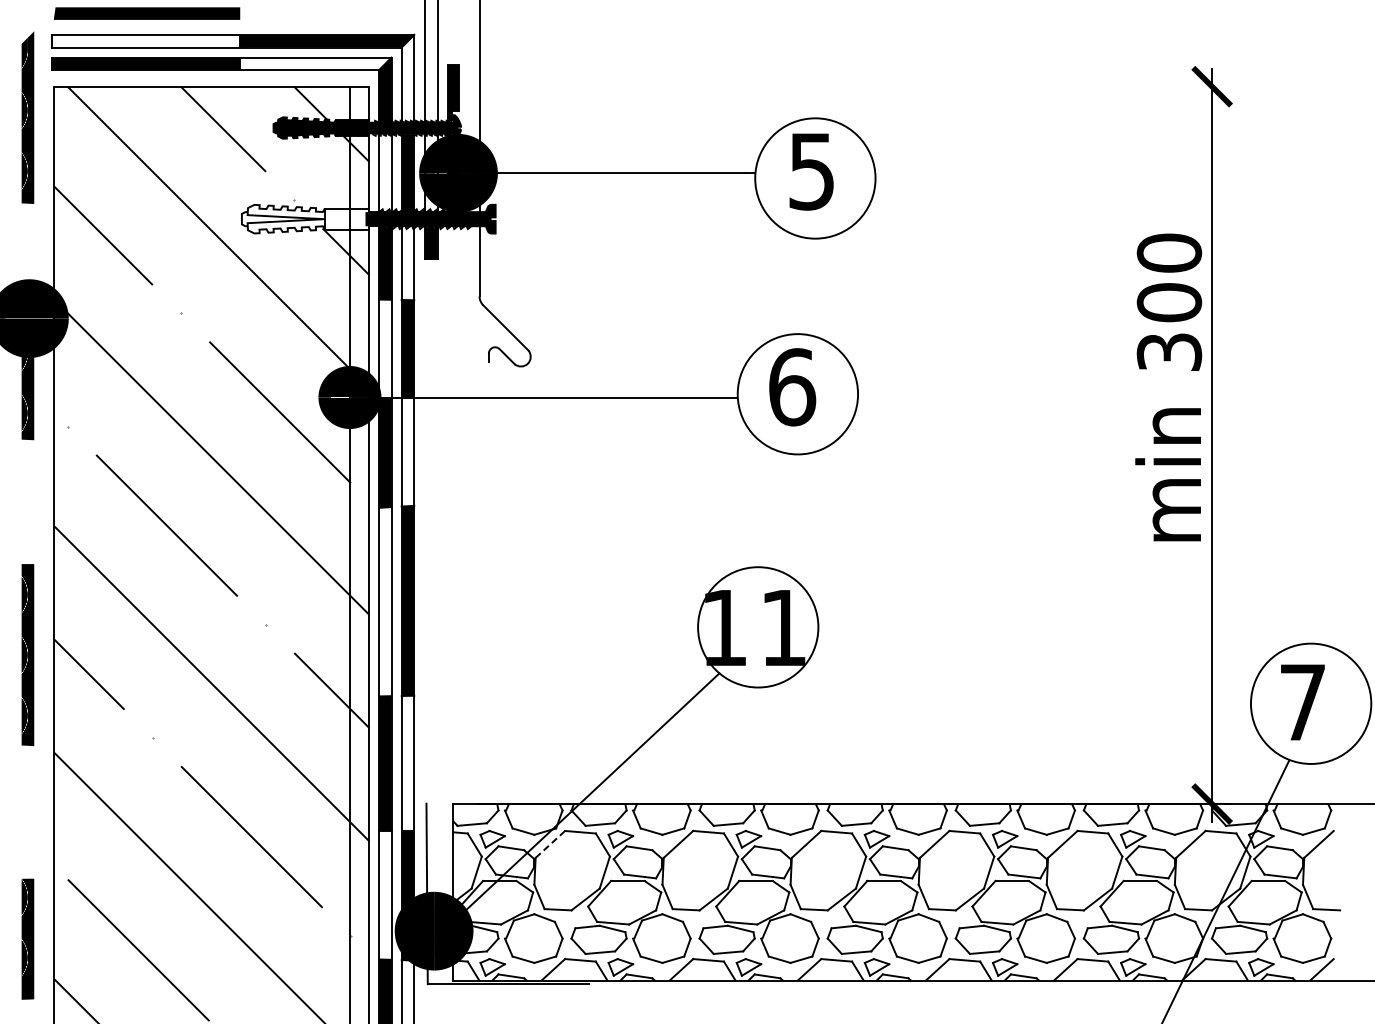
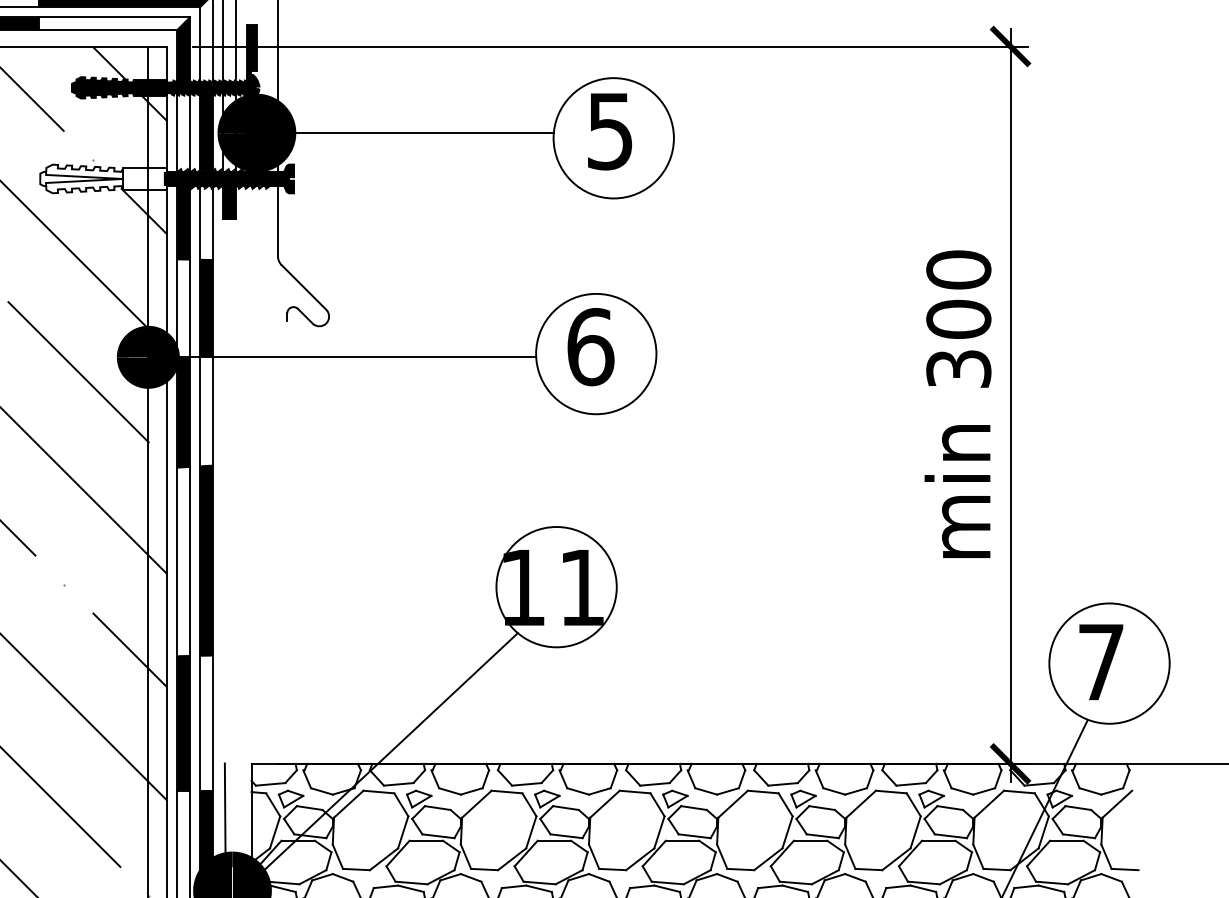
line: (811, 86) -> (609, 46), added
text: (1168, 387) -> (957, 404), moved
line: (550, 844) -> (348, 804), dashed -> solid

